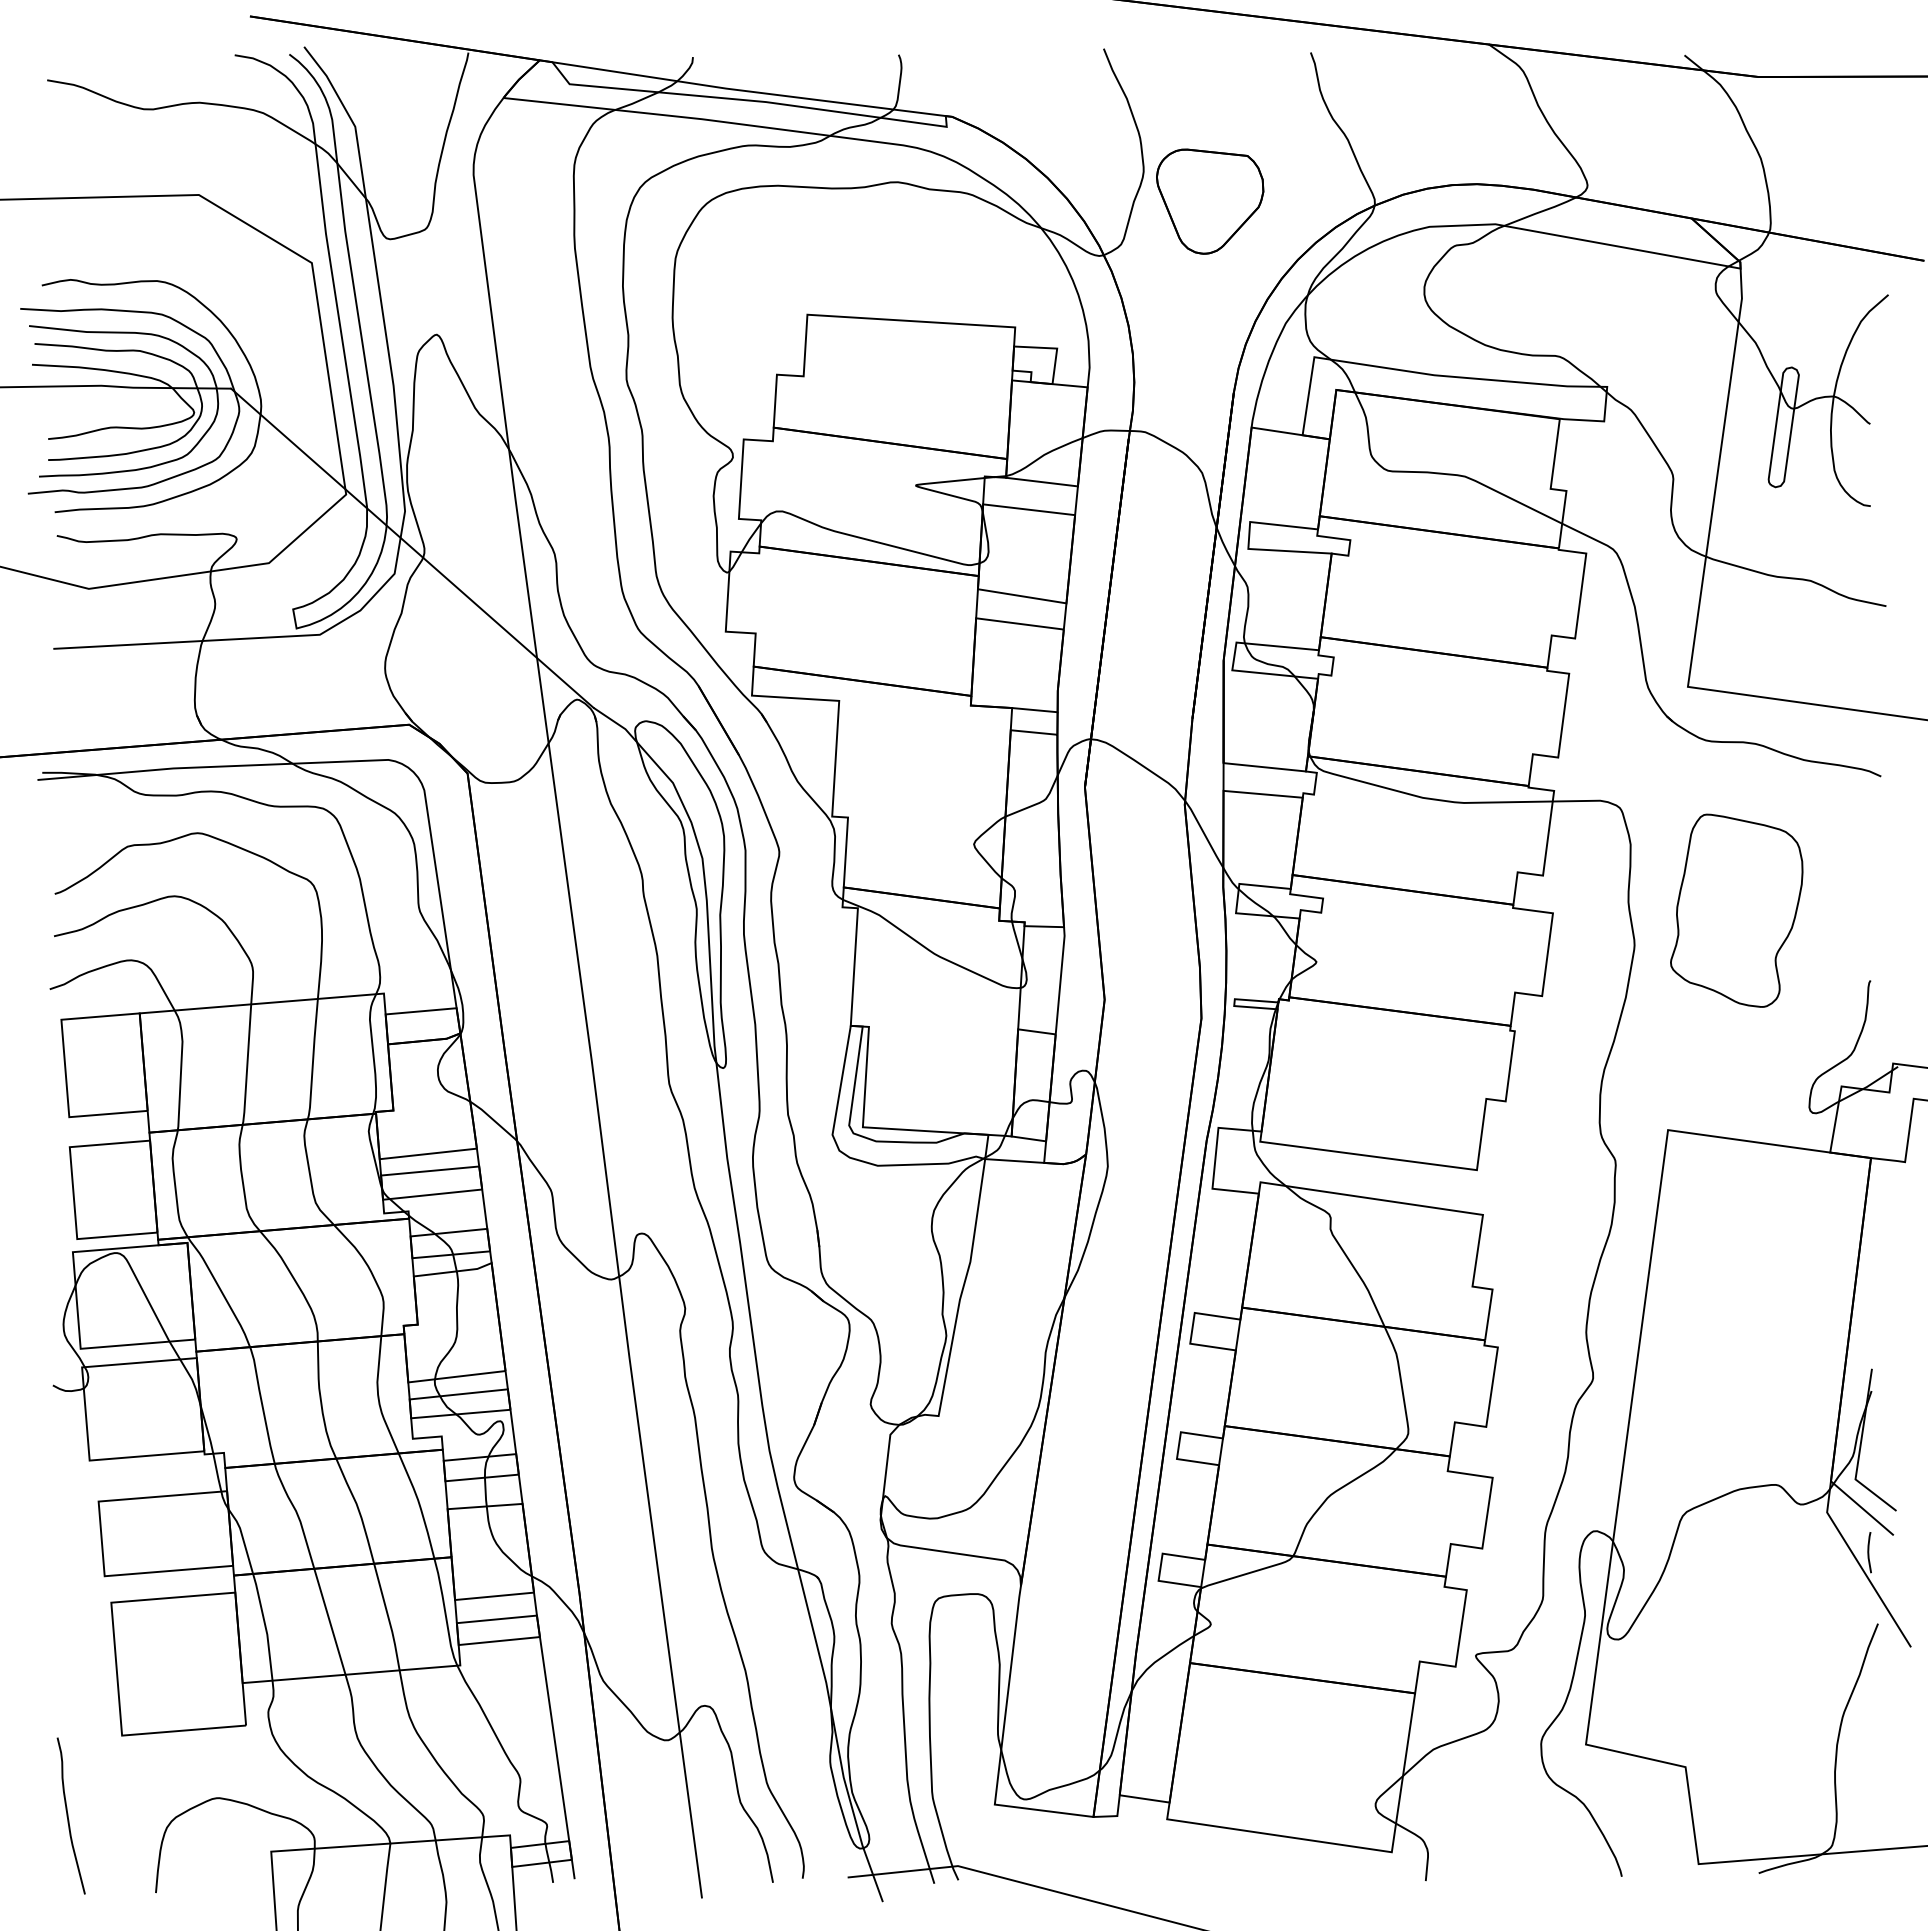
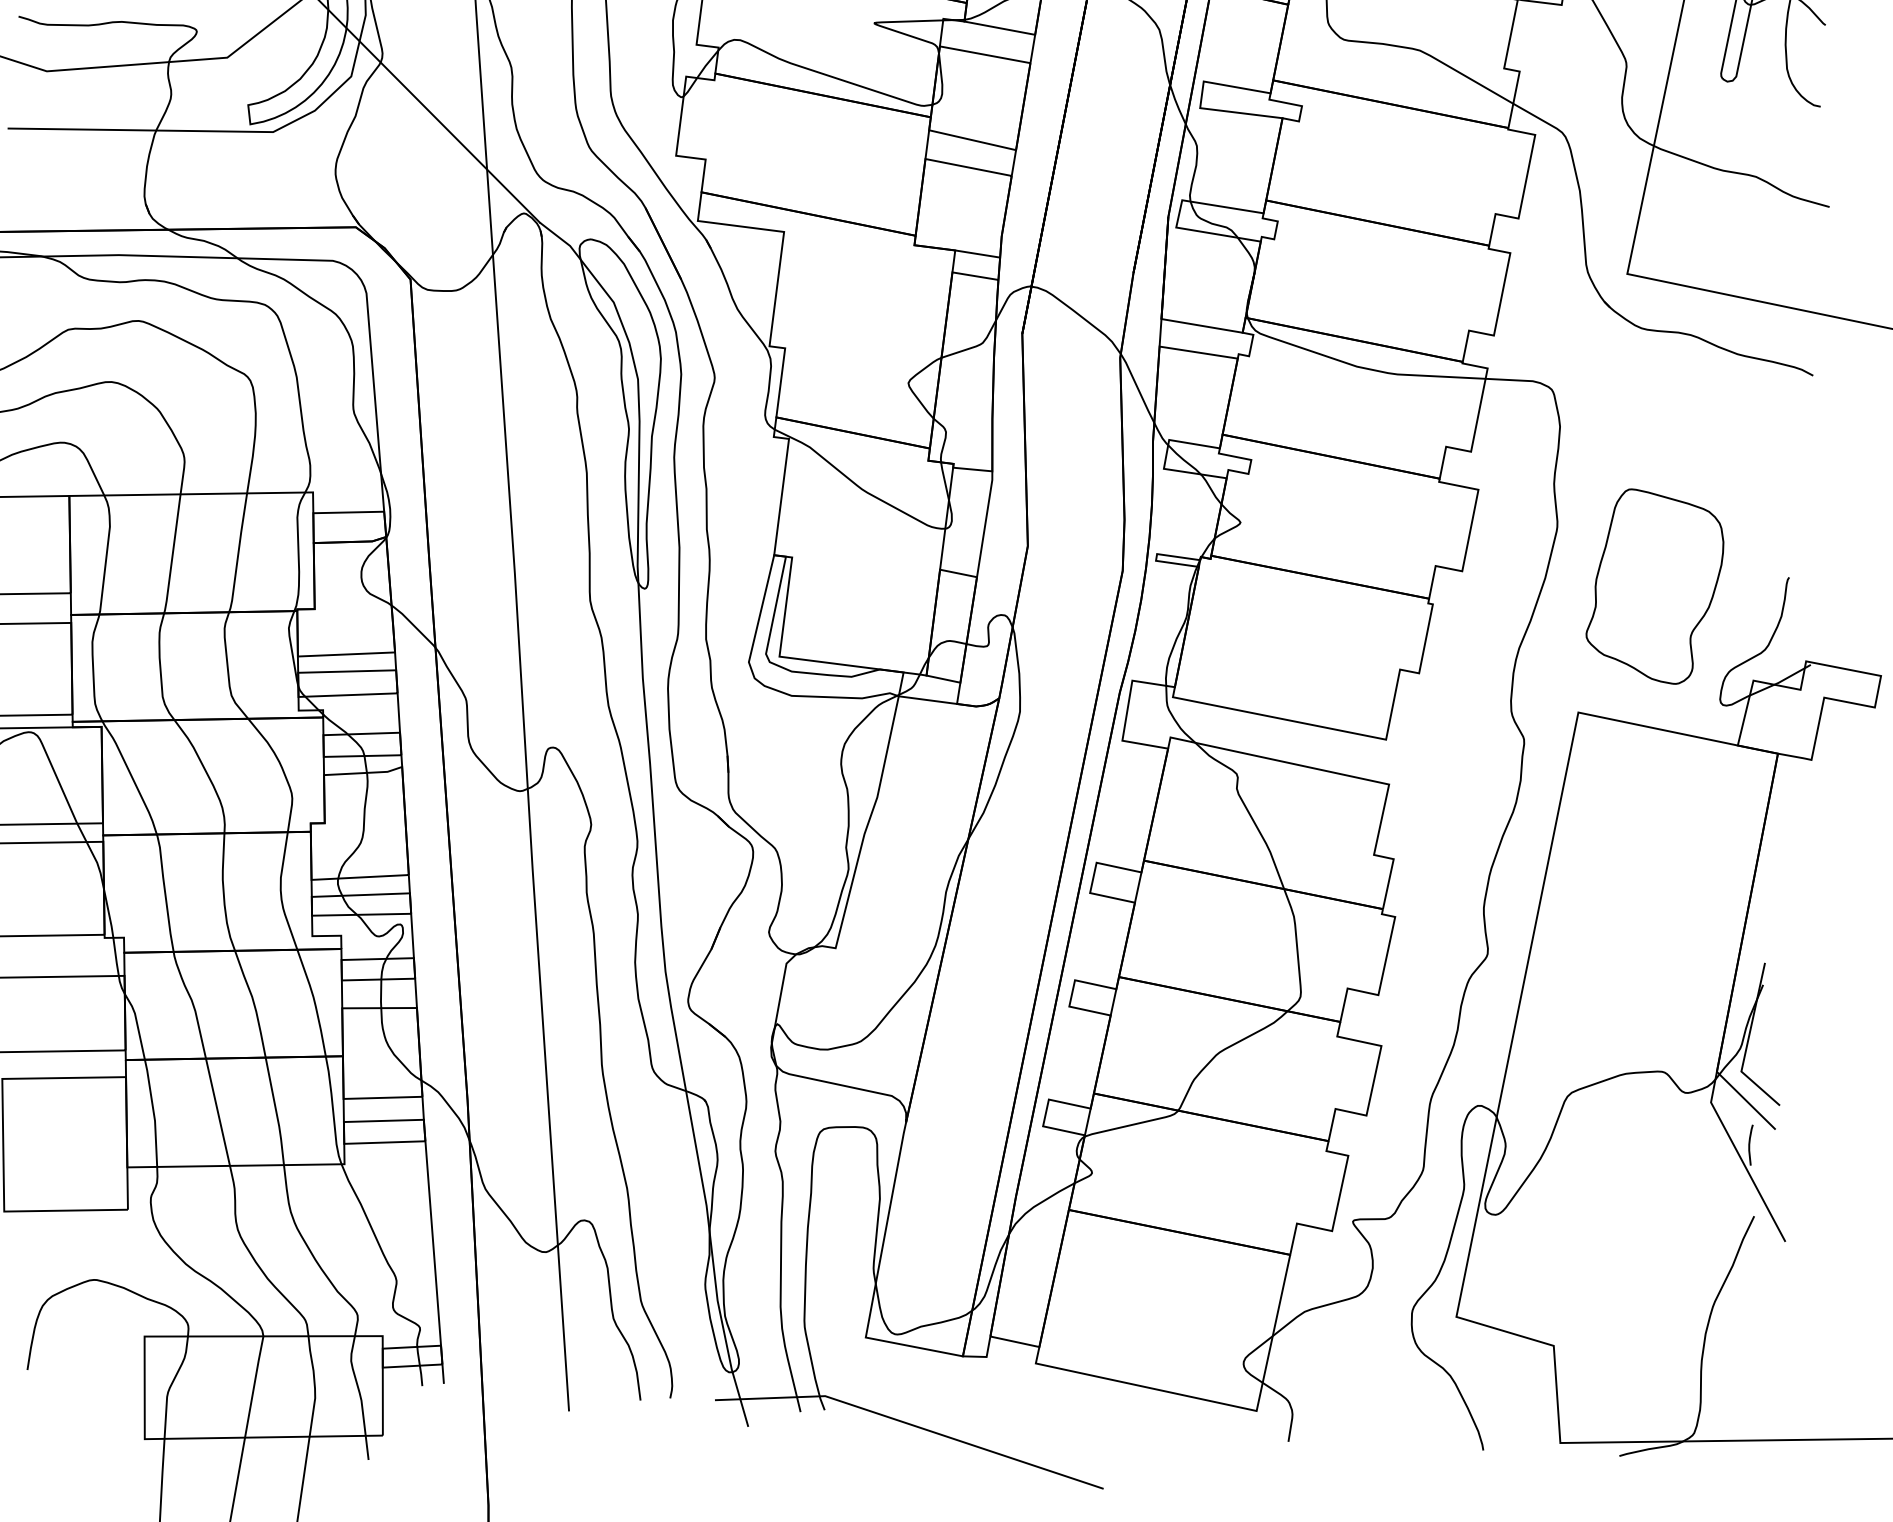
part: (1736, 910) -> (1654, 586), moved

